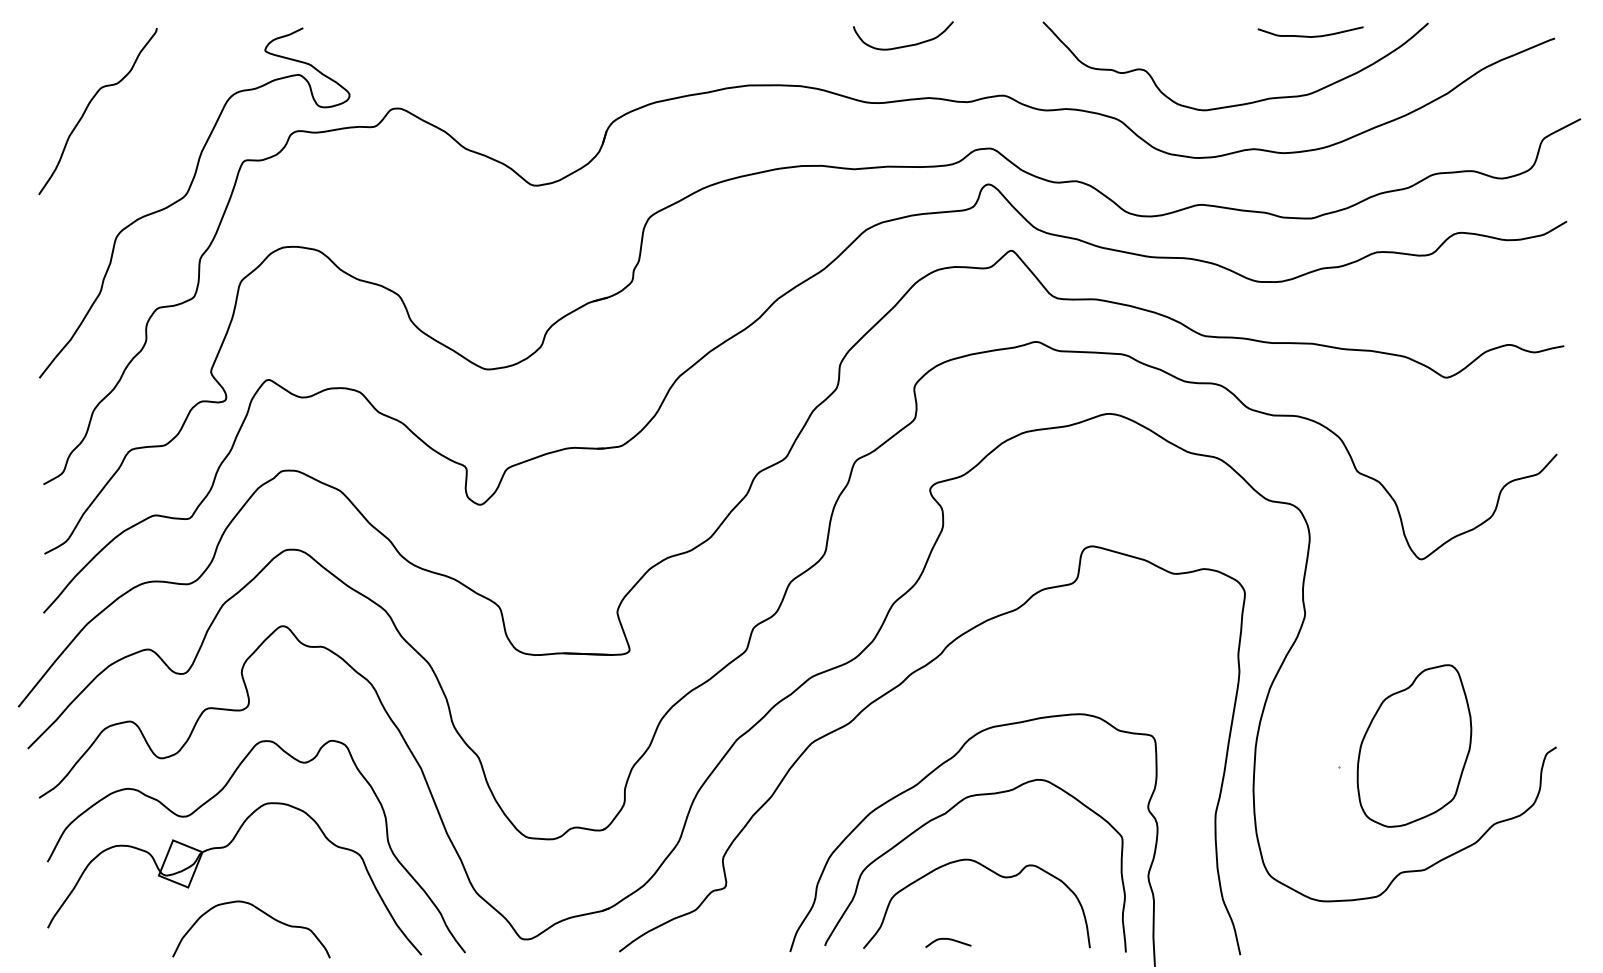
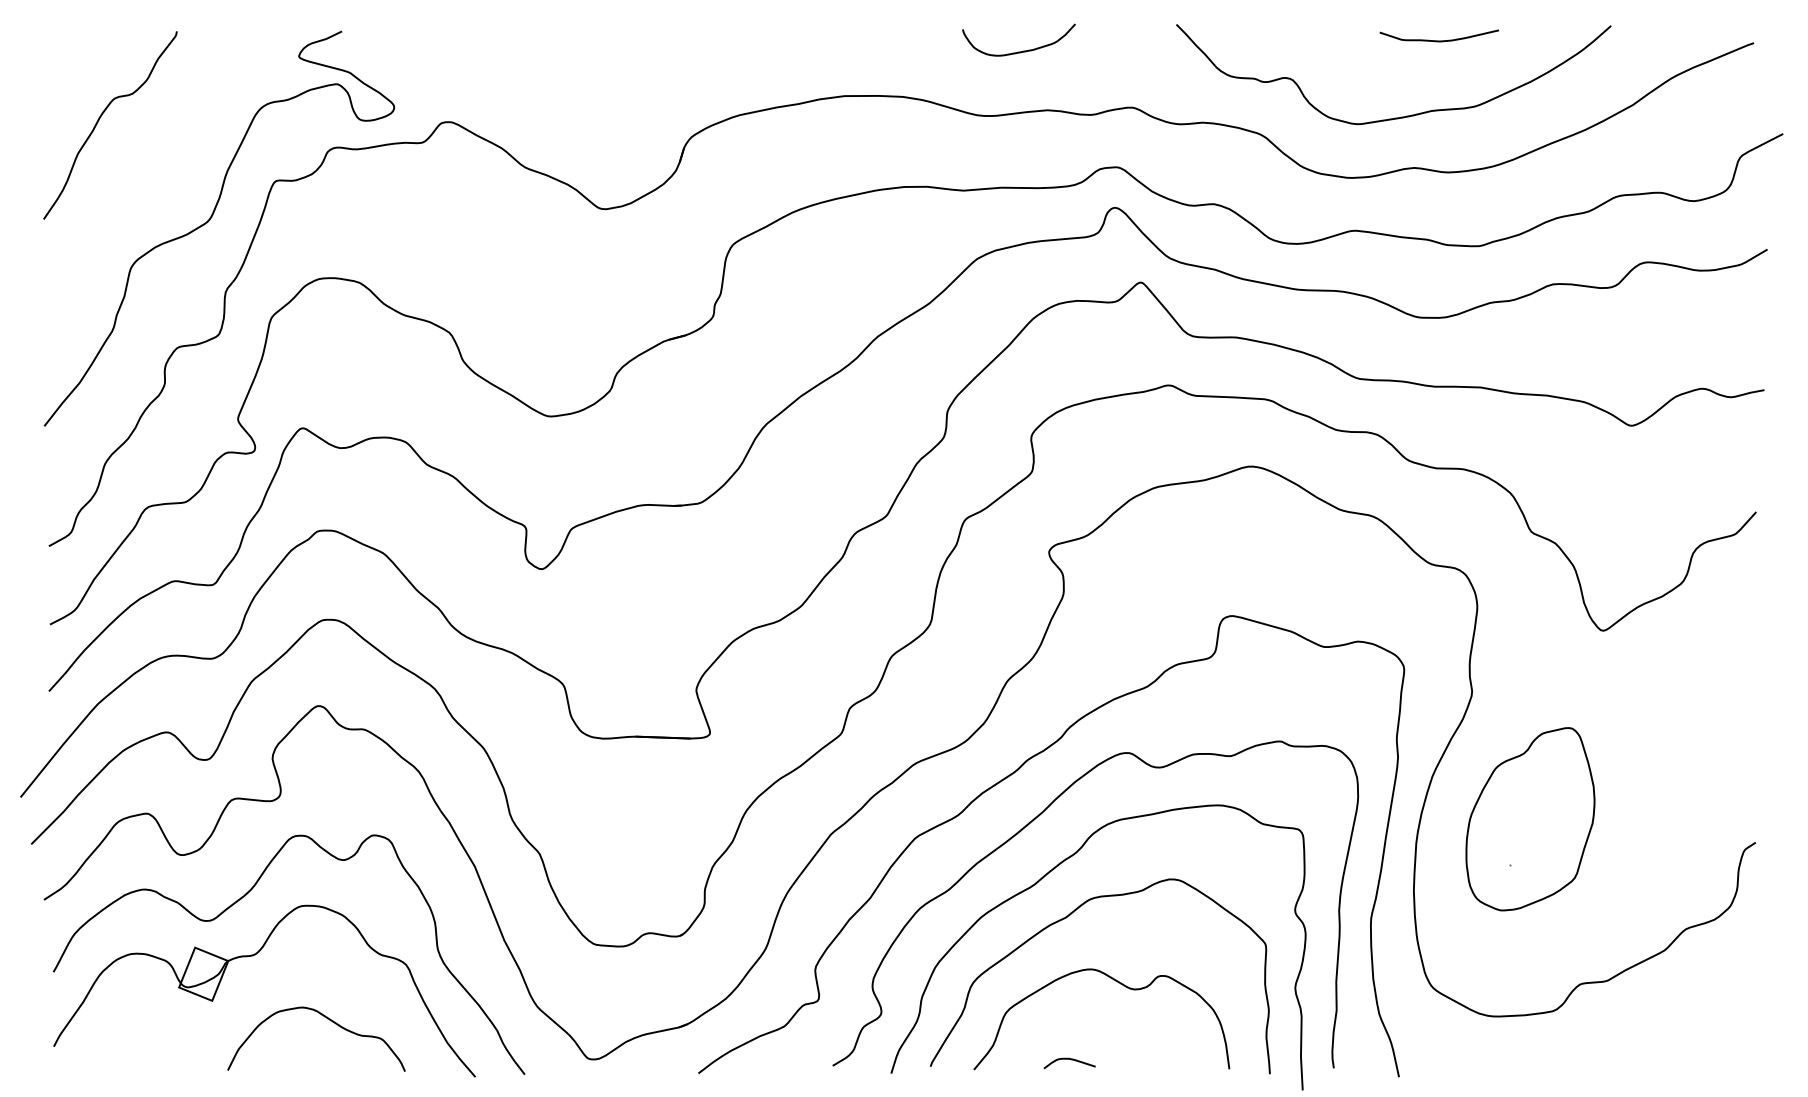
curve: (1309, 36) -> (1438, 40), moved
curve: (910, 732) -> (1027, 826), added
part: (1414, 746) -> (1530, 819), moved
curve: (261, 912) -> (327, 1019), moved

